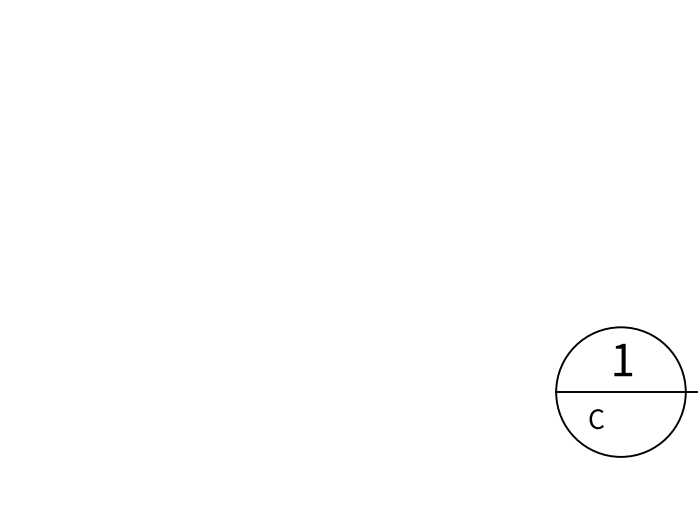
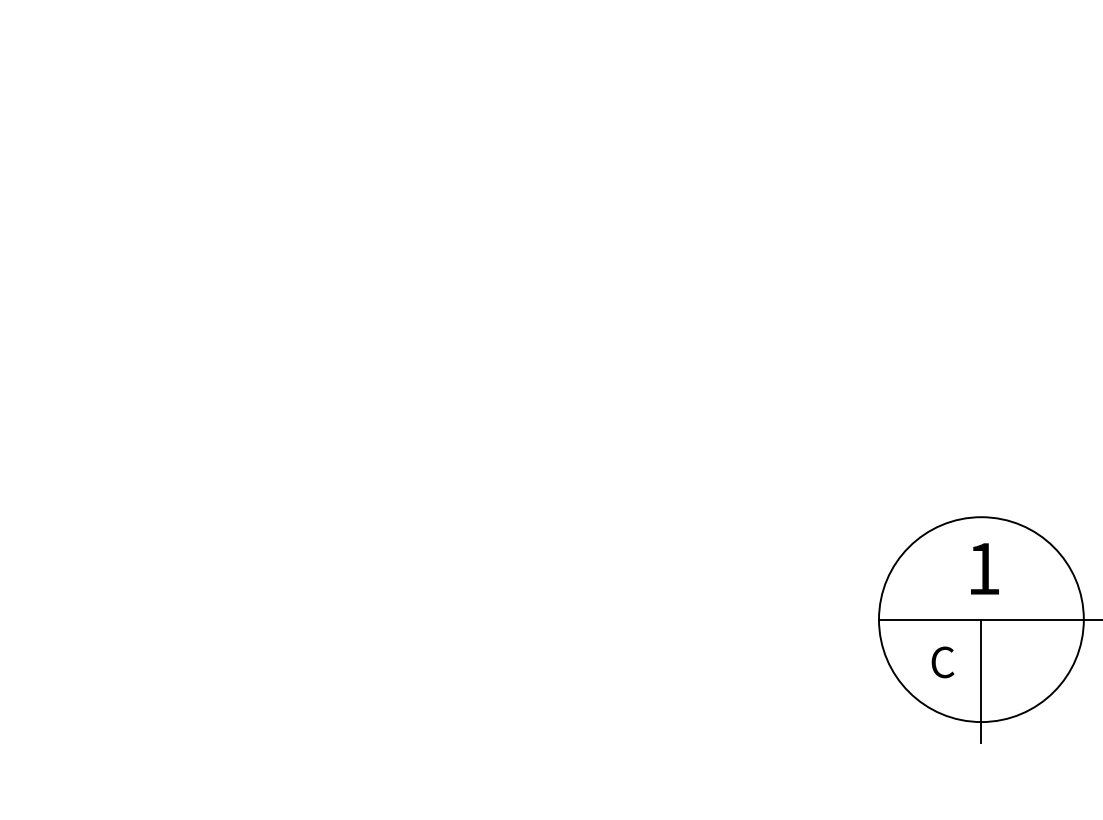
line: (620, 430) -> (980, 680), added

